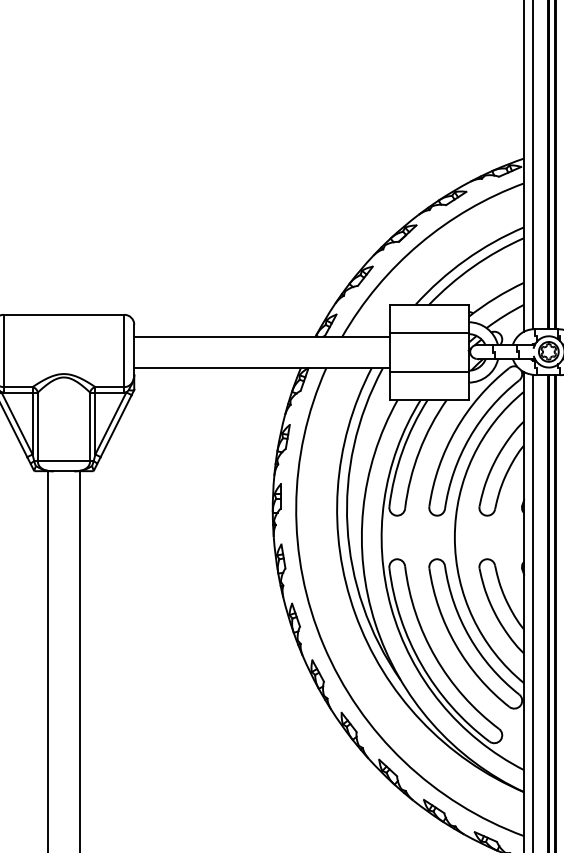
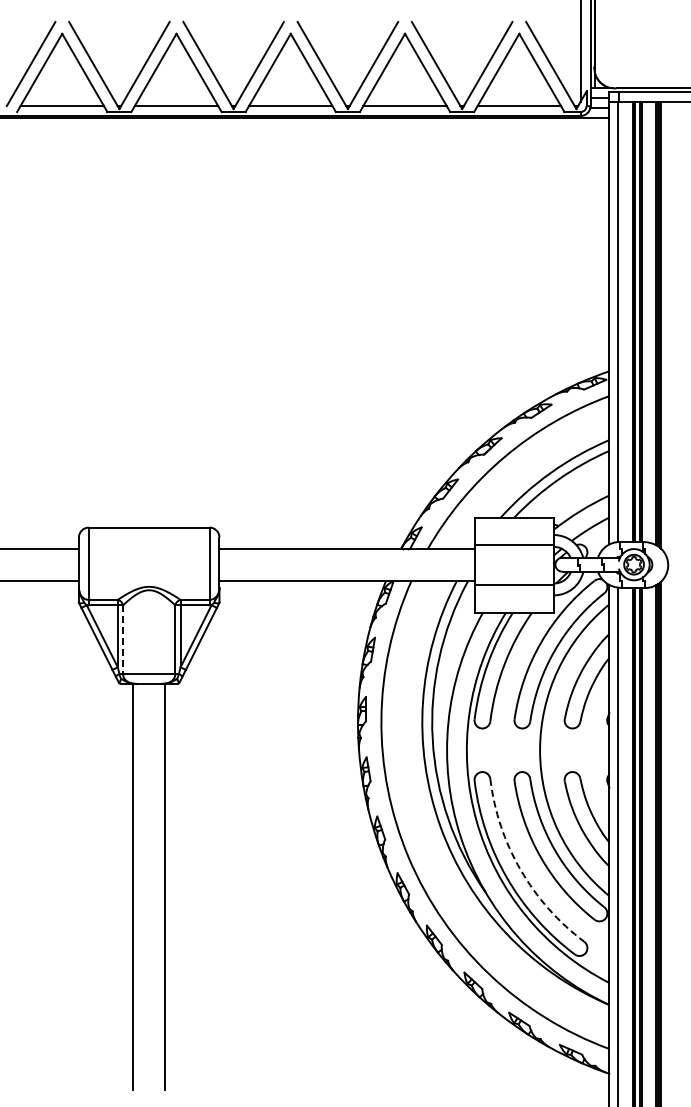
line: (38, 427) -> (123, 640), solid -> dashed
arc: (435, 657) -> (520, 870), solid -> dashed

